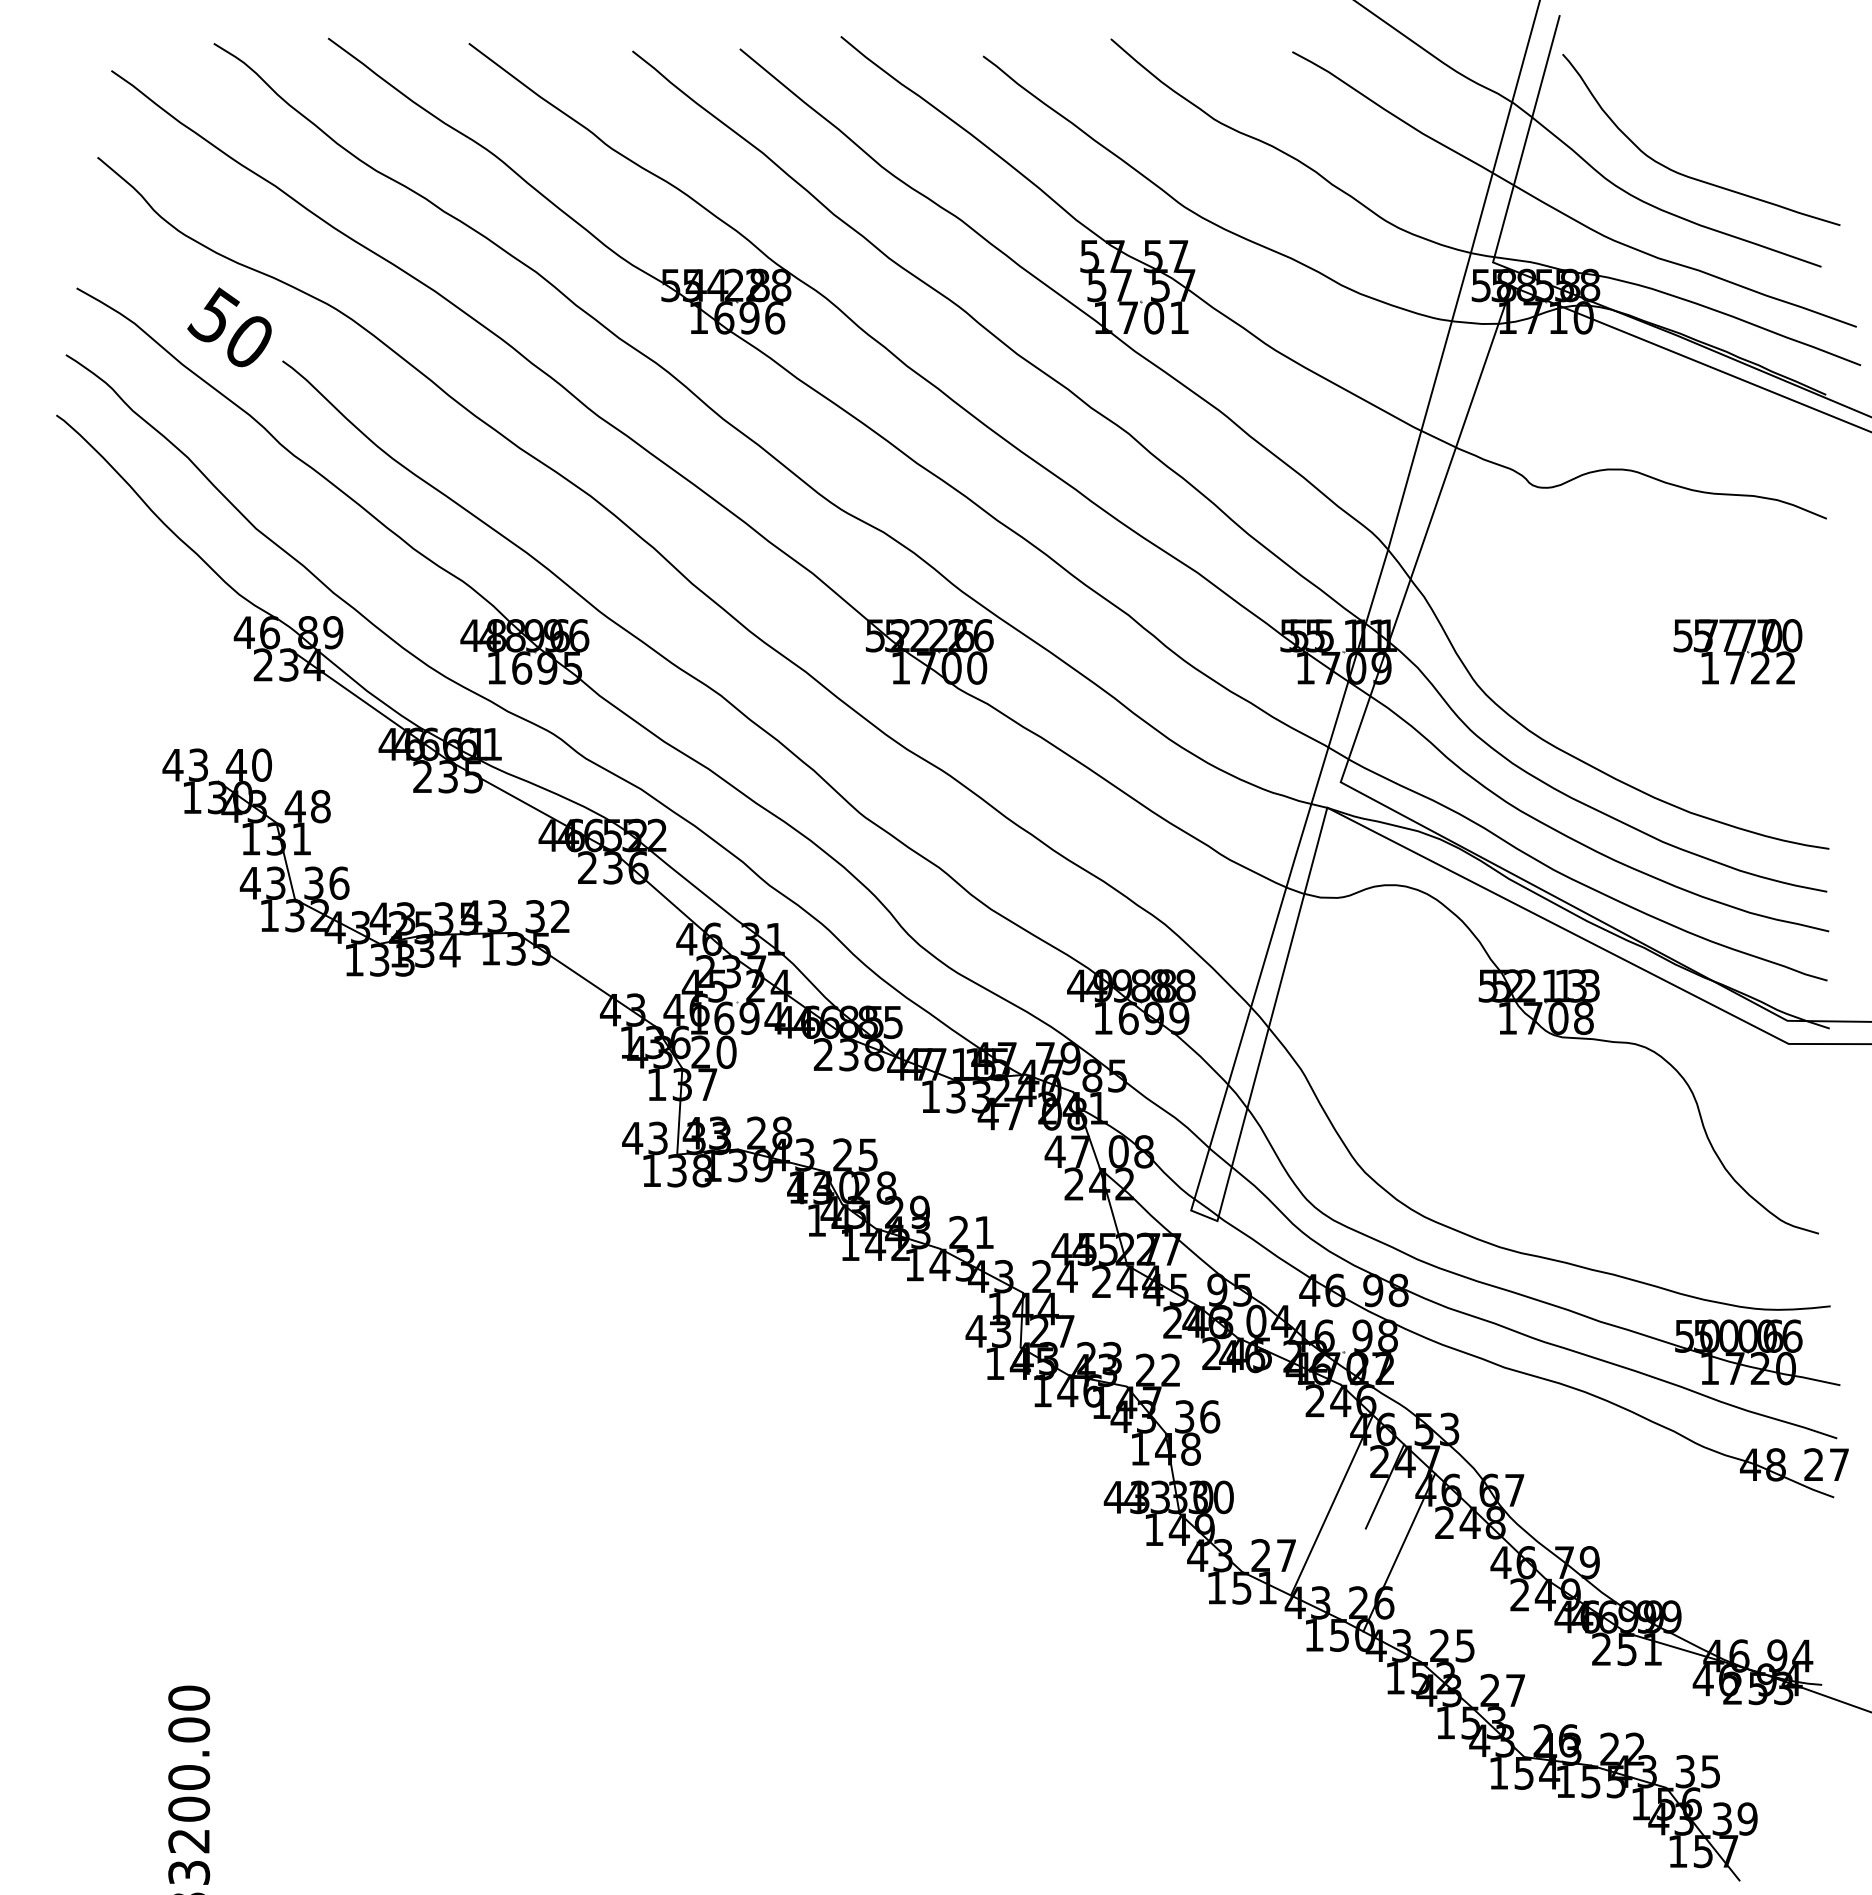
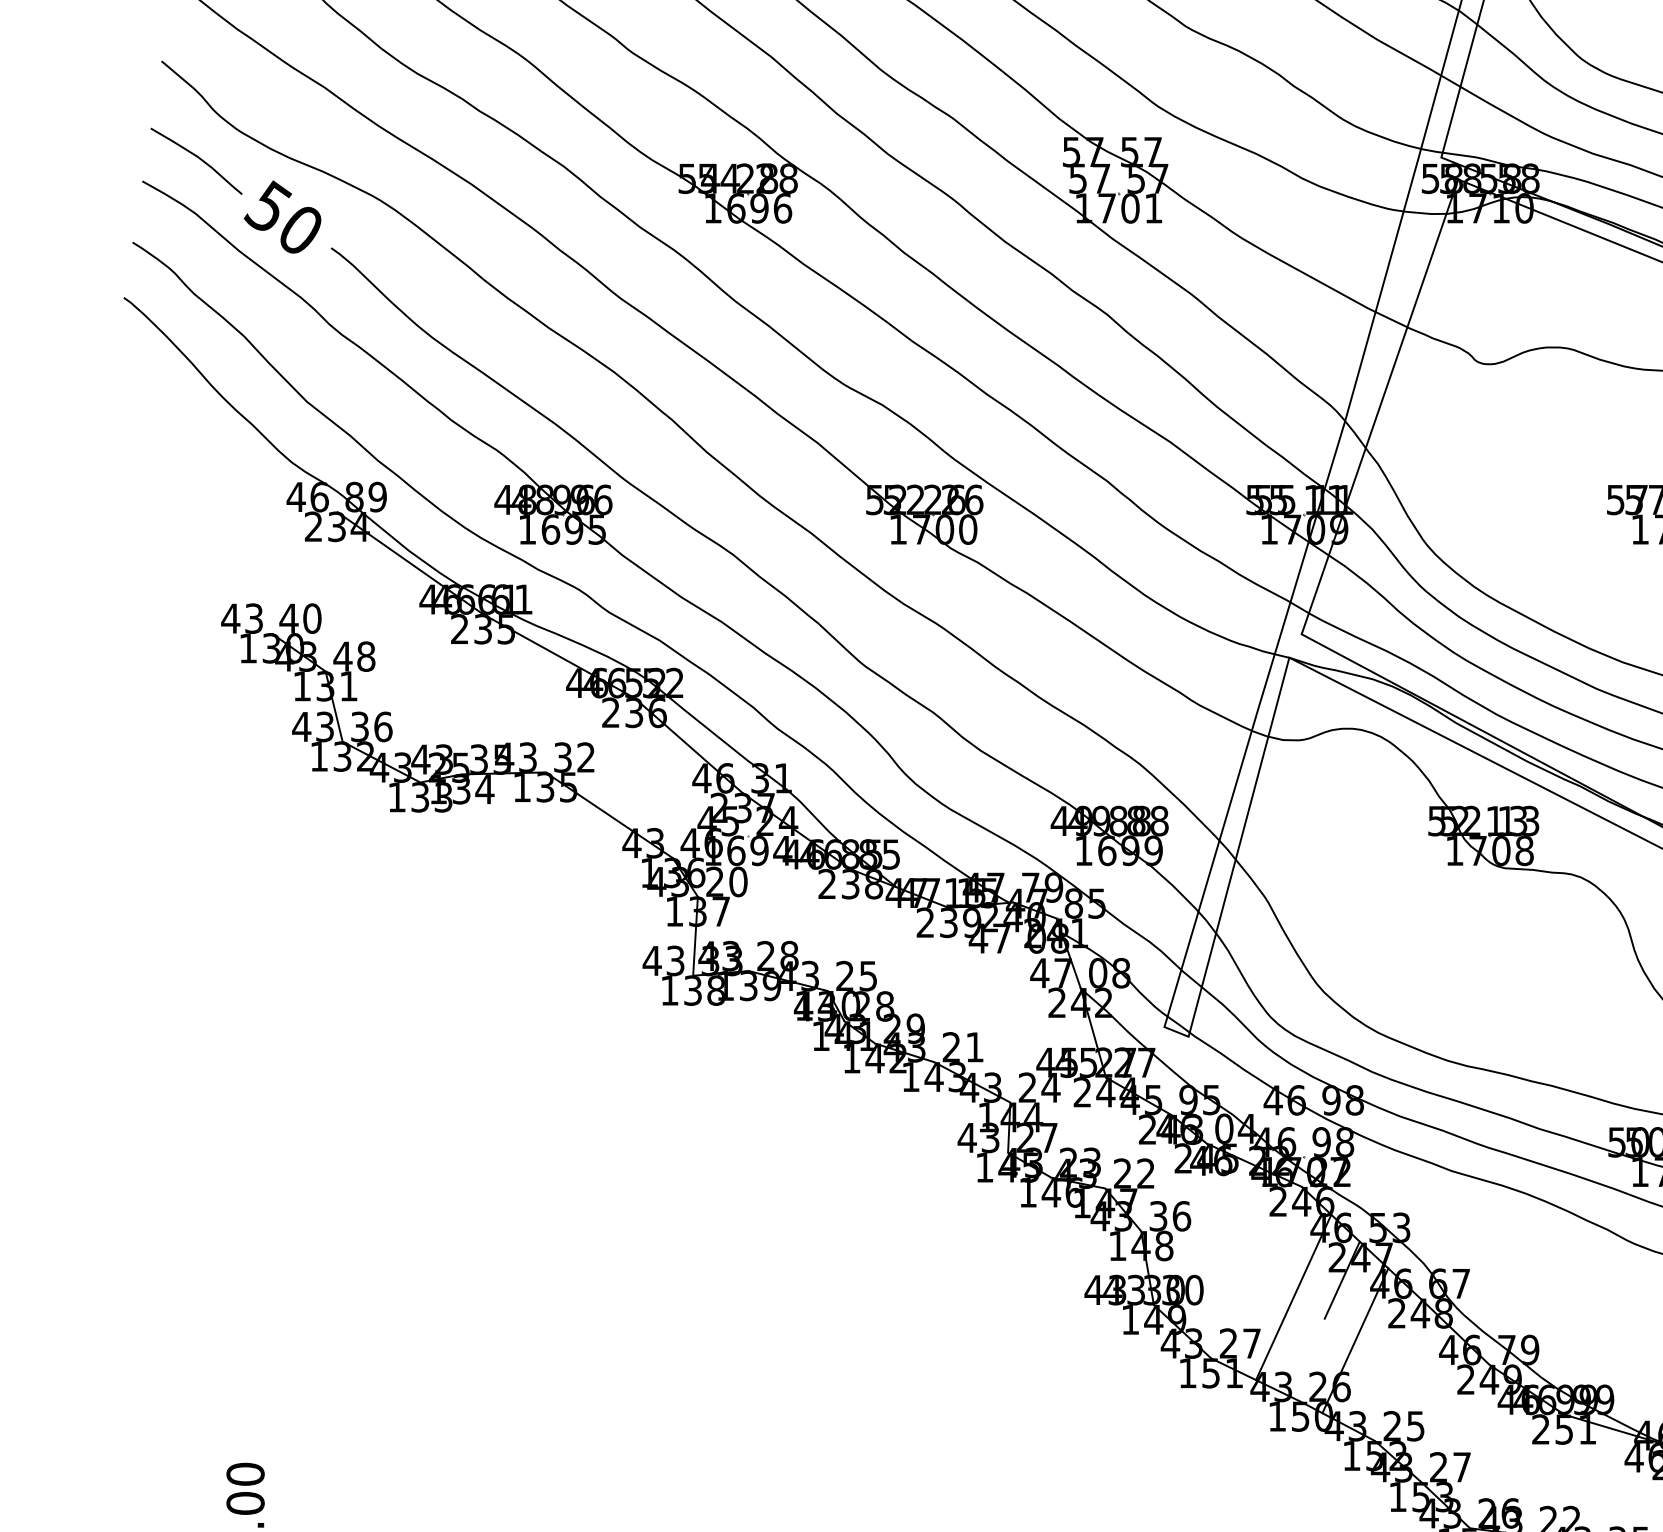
curve: (137, 263) -> (198, 158), added
text: (956, 1096) -> (949, 922), 133 -> 239

